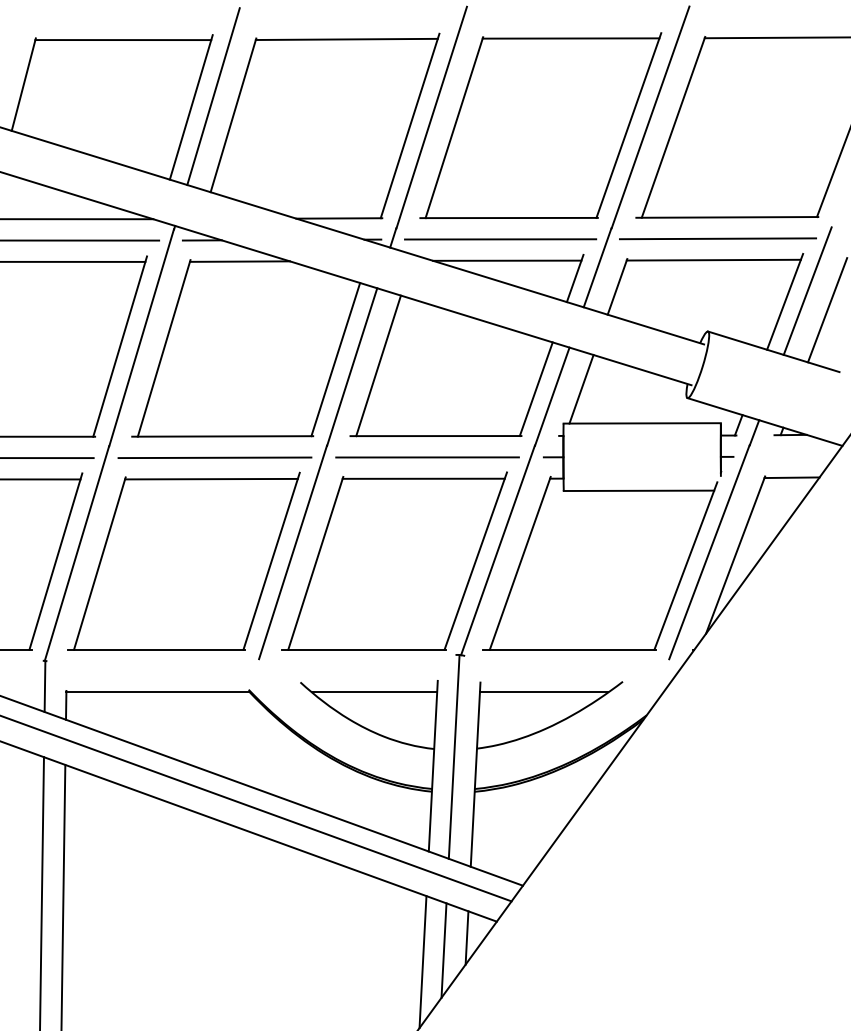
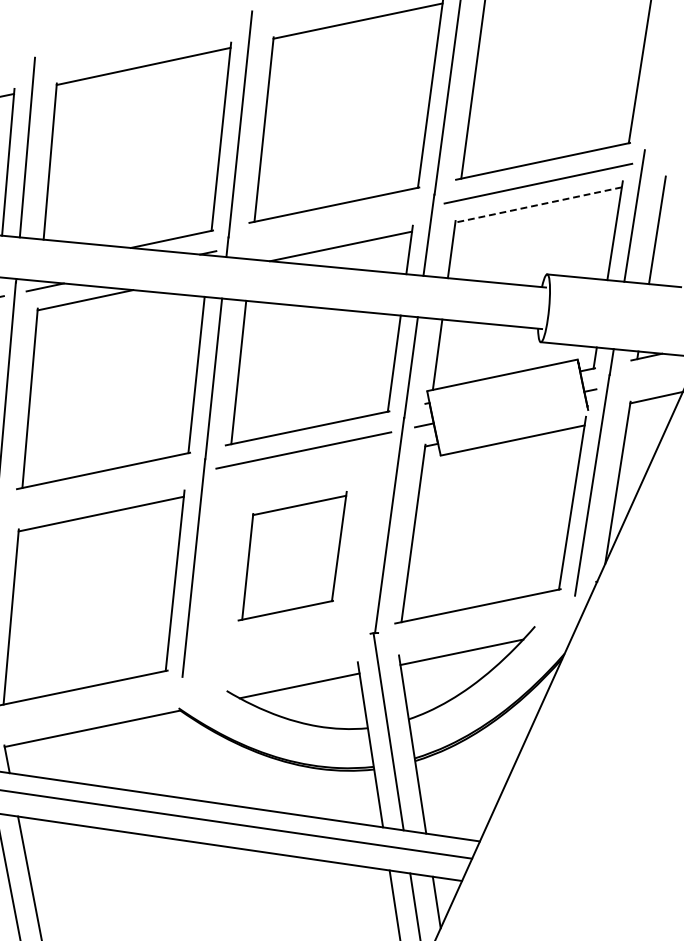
line: (500, 239) -> (330, 227), removed
line: (713, 260) -> (538, 205), solid -> dashed
line: (214, 457) -> (99, 492), removed
part: (394, 560) -> (292, 555), size x0.6

